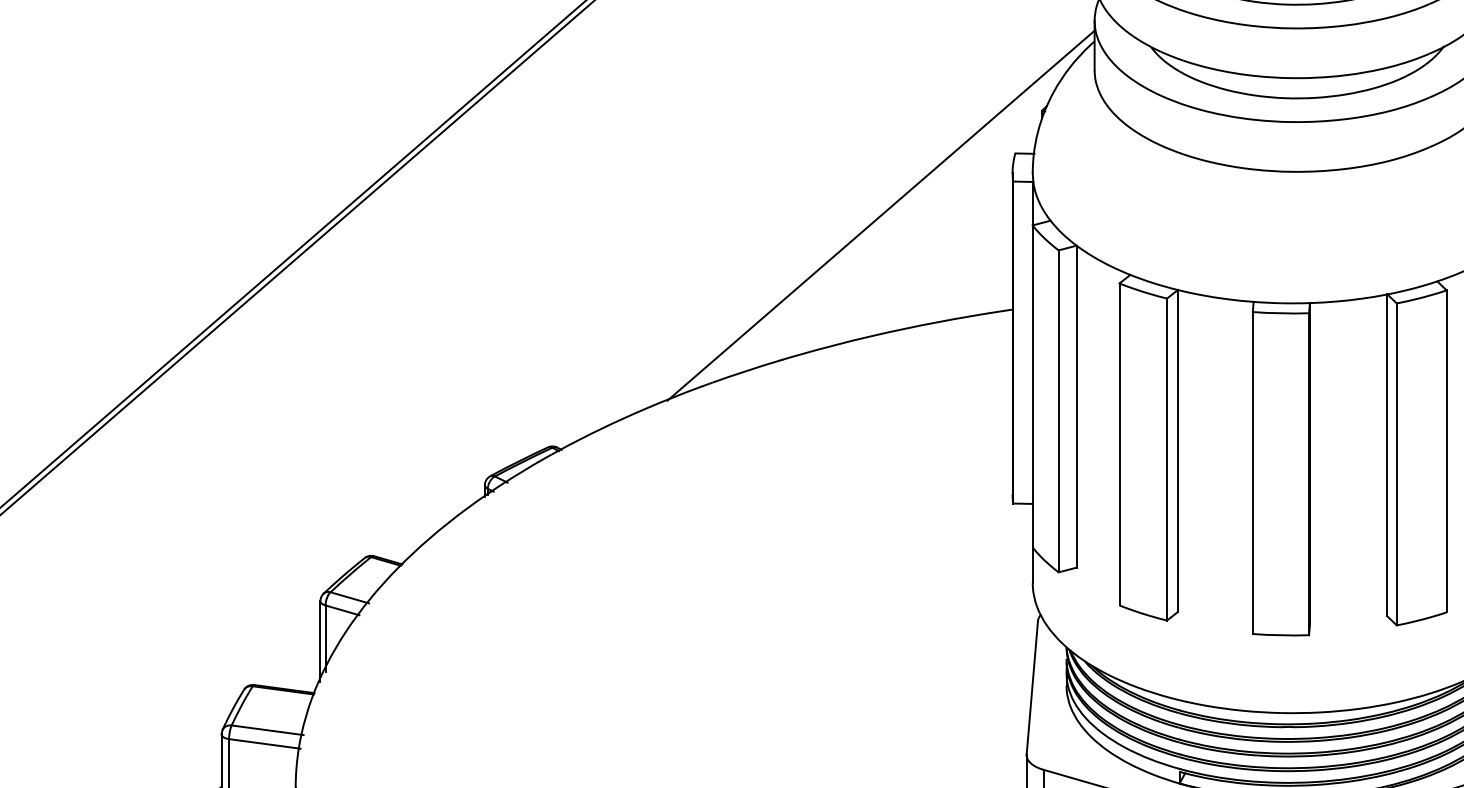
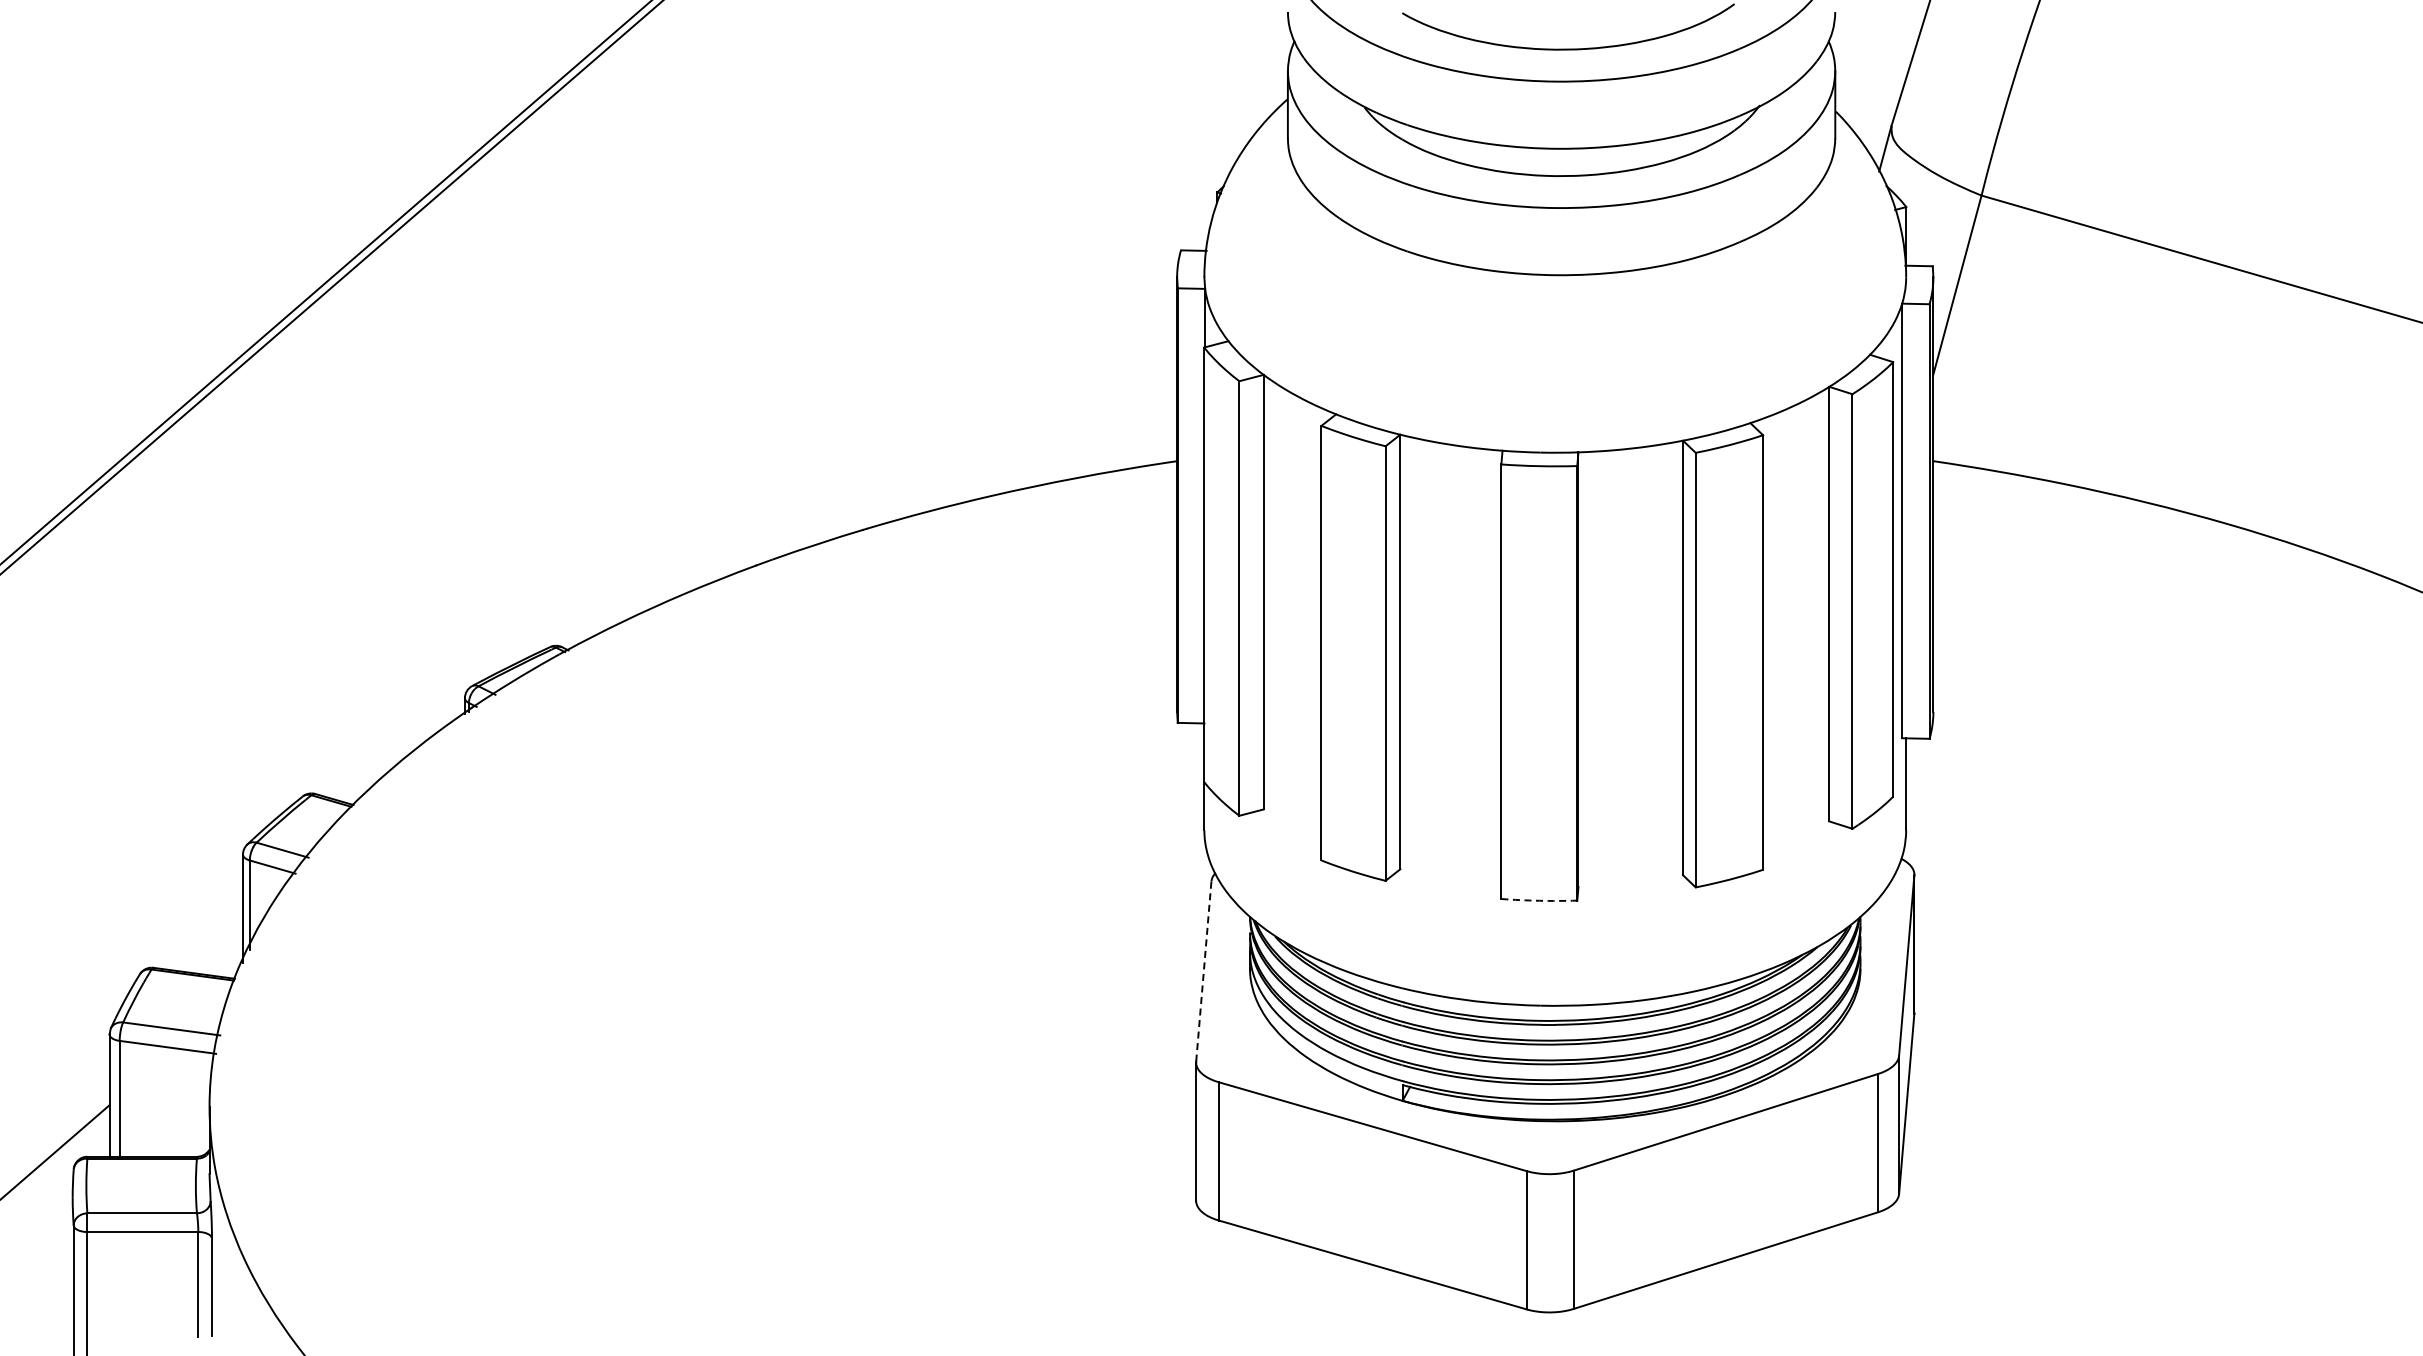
line: (880, 215) -> (999, 334), removed
arc: (1281, 635) -> (1539, 900), solid -> dashed
line: (1032, 687) -> (1203, 971), solid -> dashed

